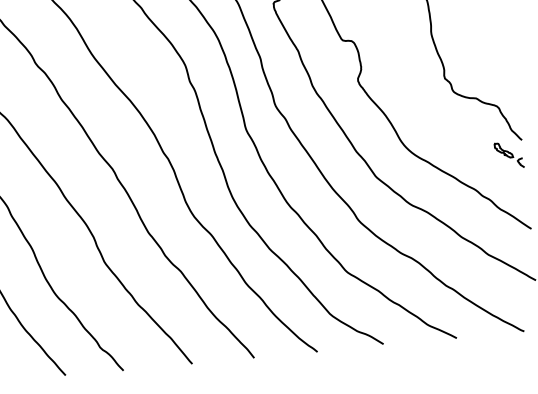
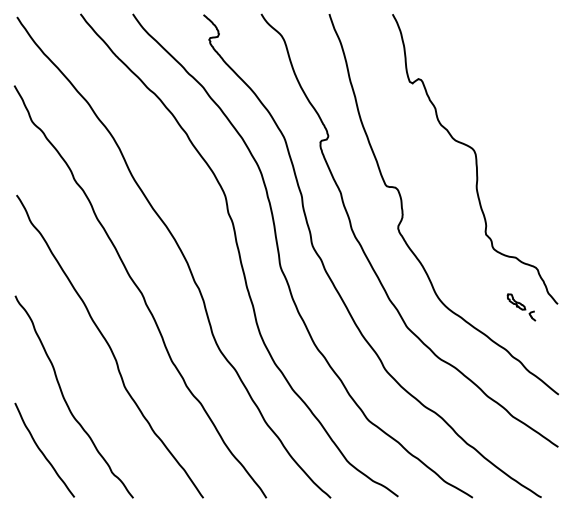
part: (509, 155) -> (521, 307), moved

